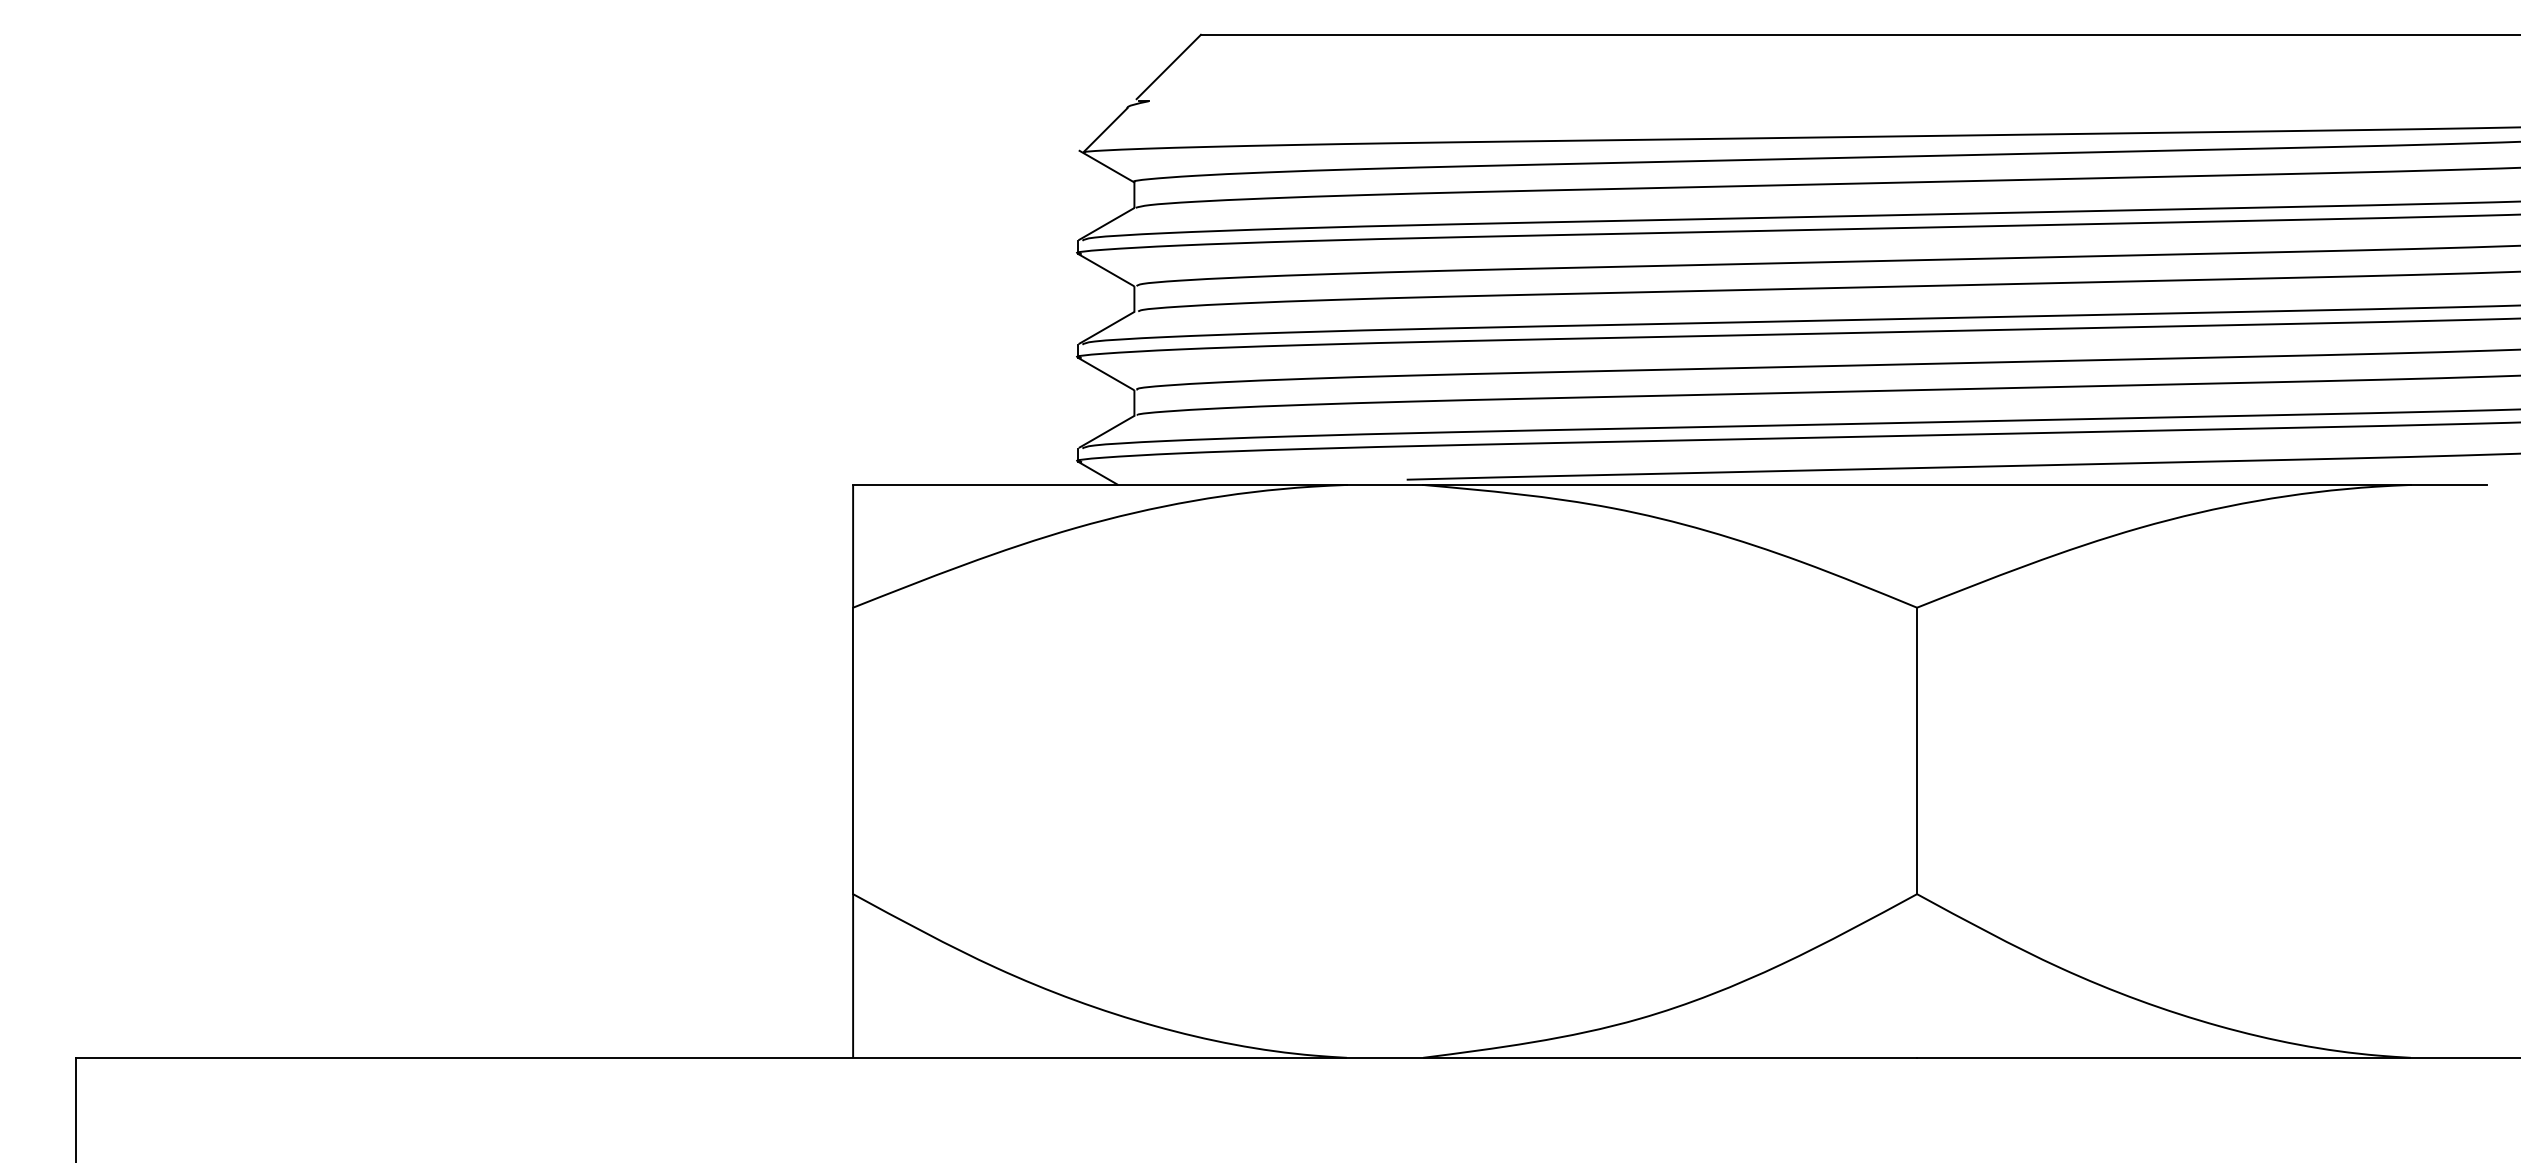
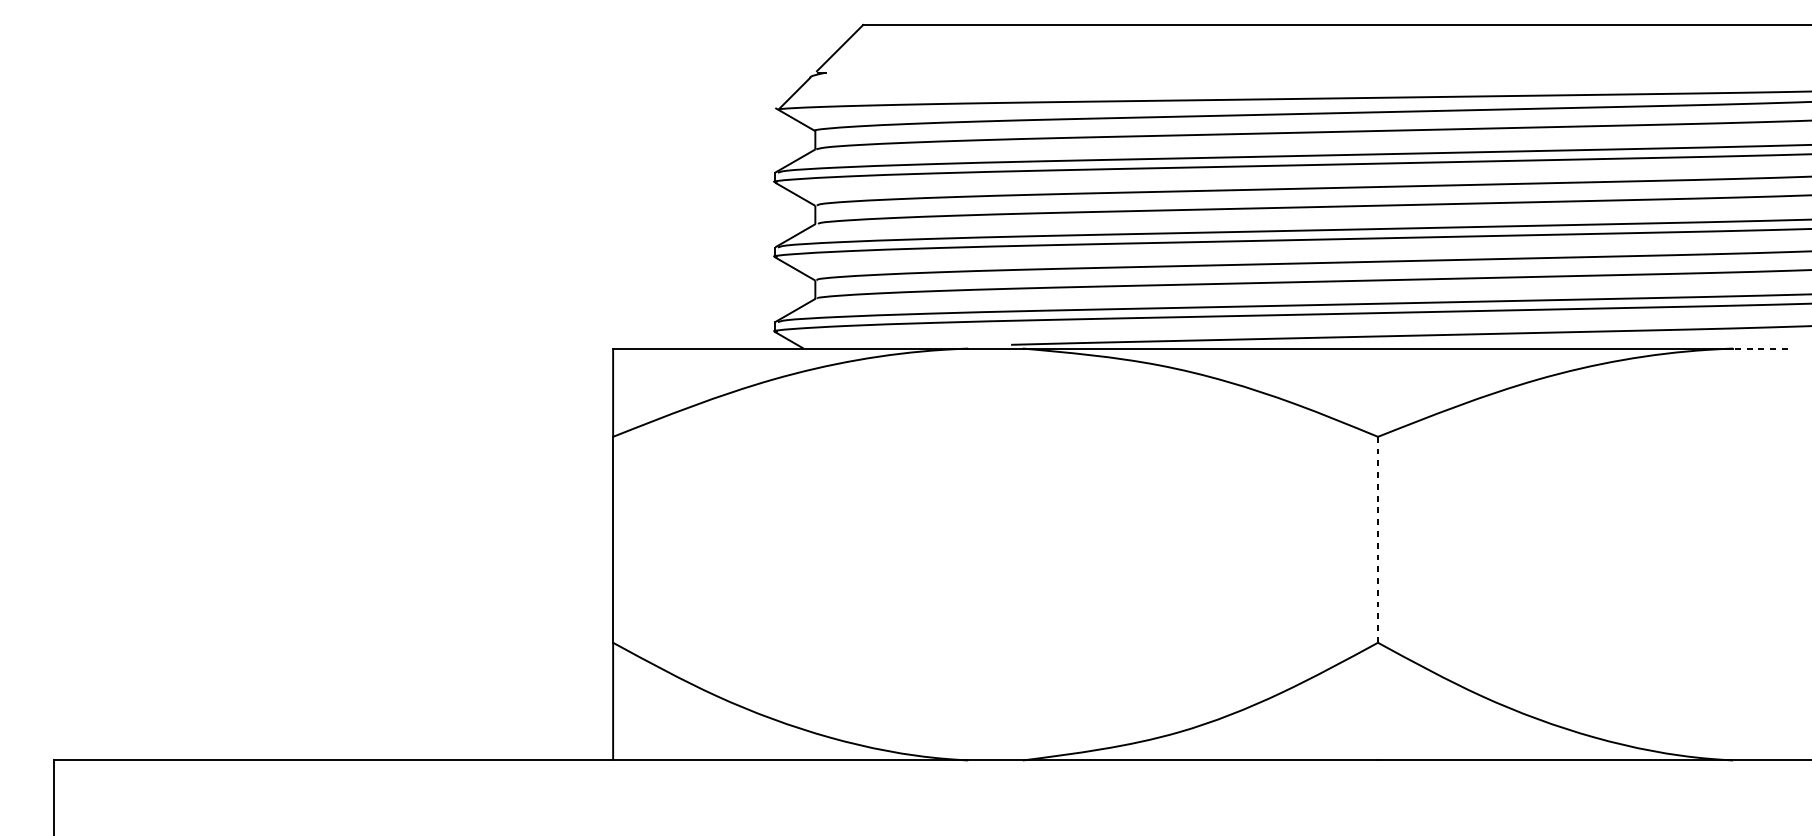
line: (2448, 484) -> (1760, 348), solid -> dashed
line: (1917, 750) -> (1378, 539), solid -> dashed

